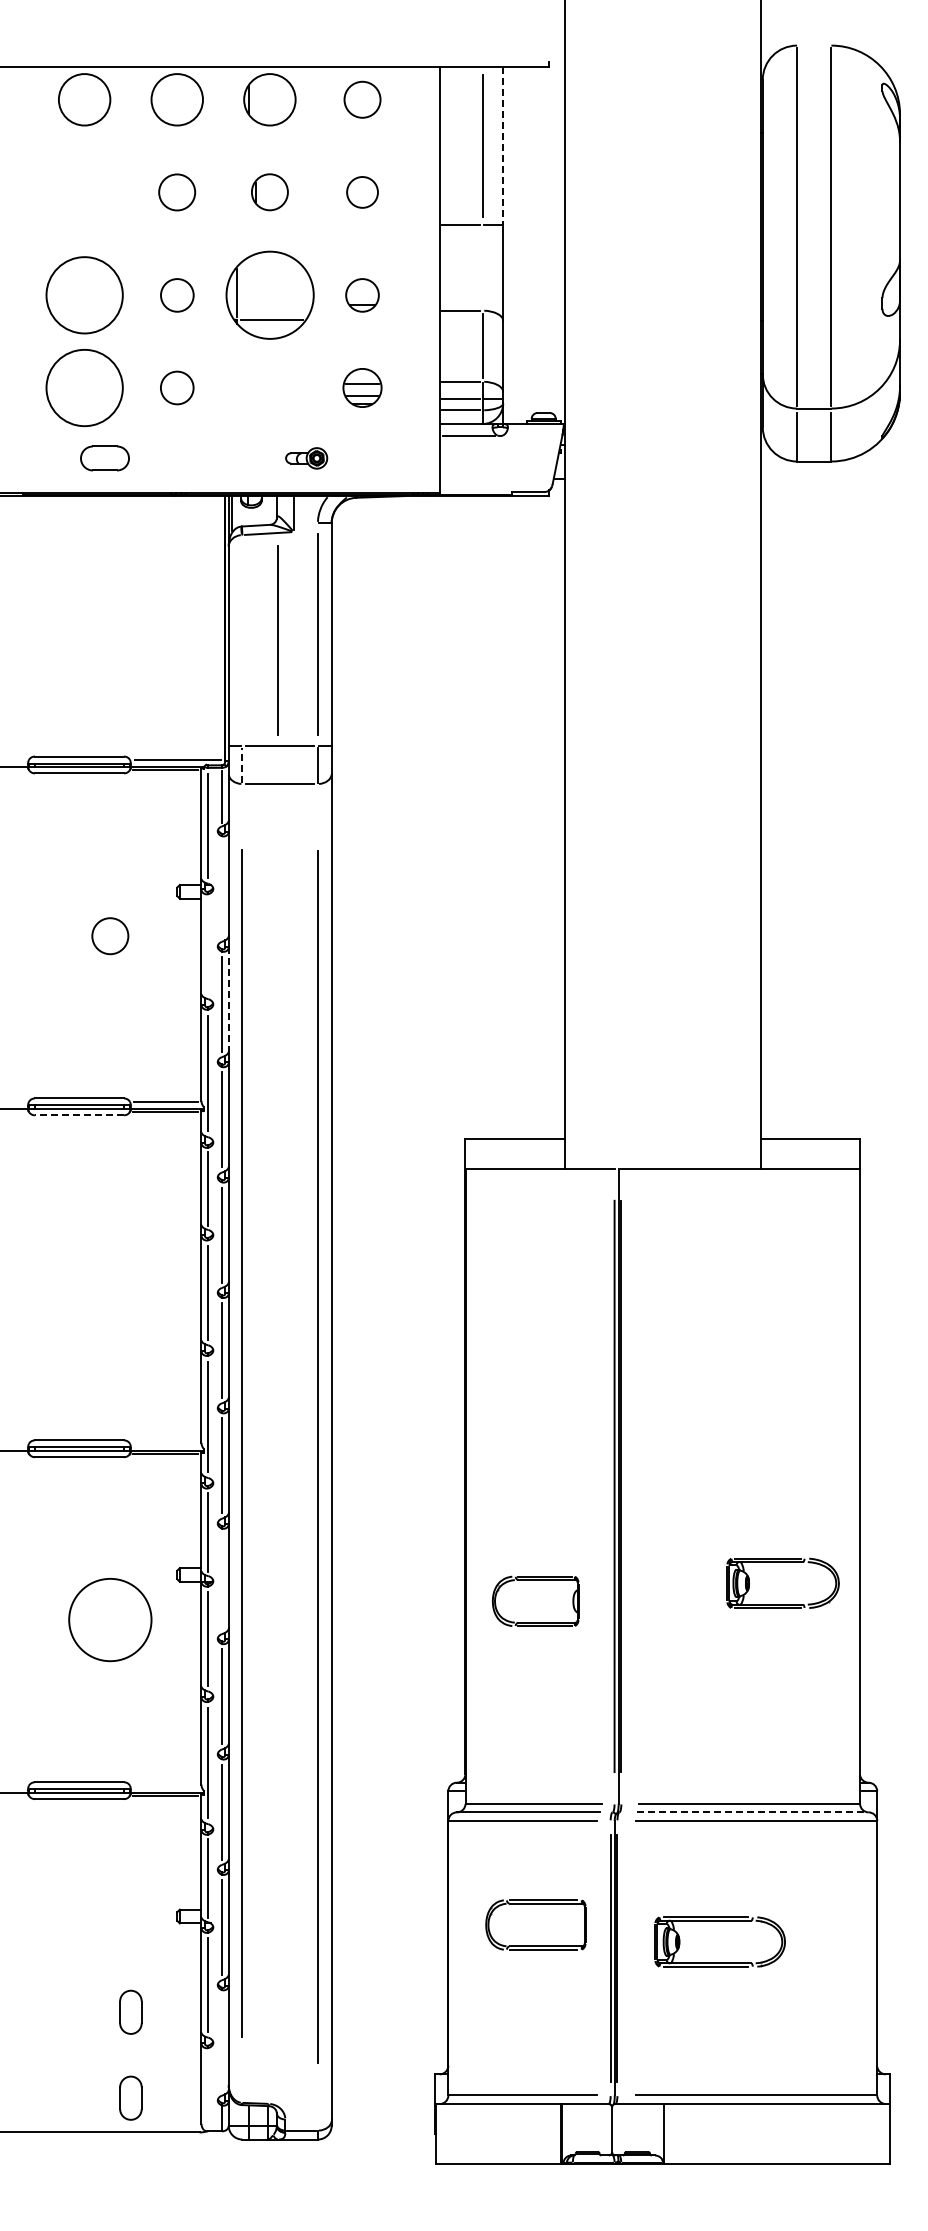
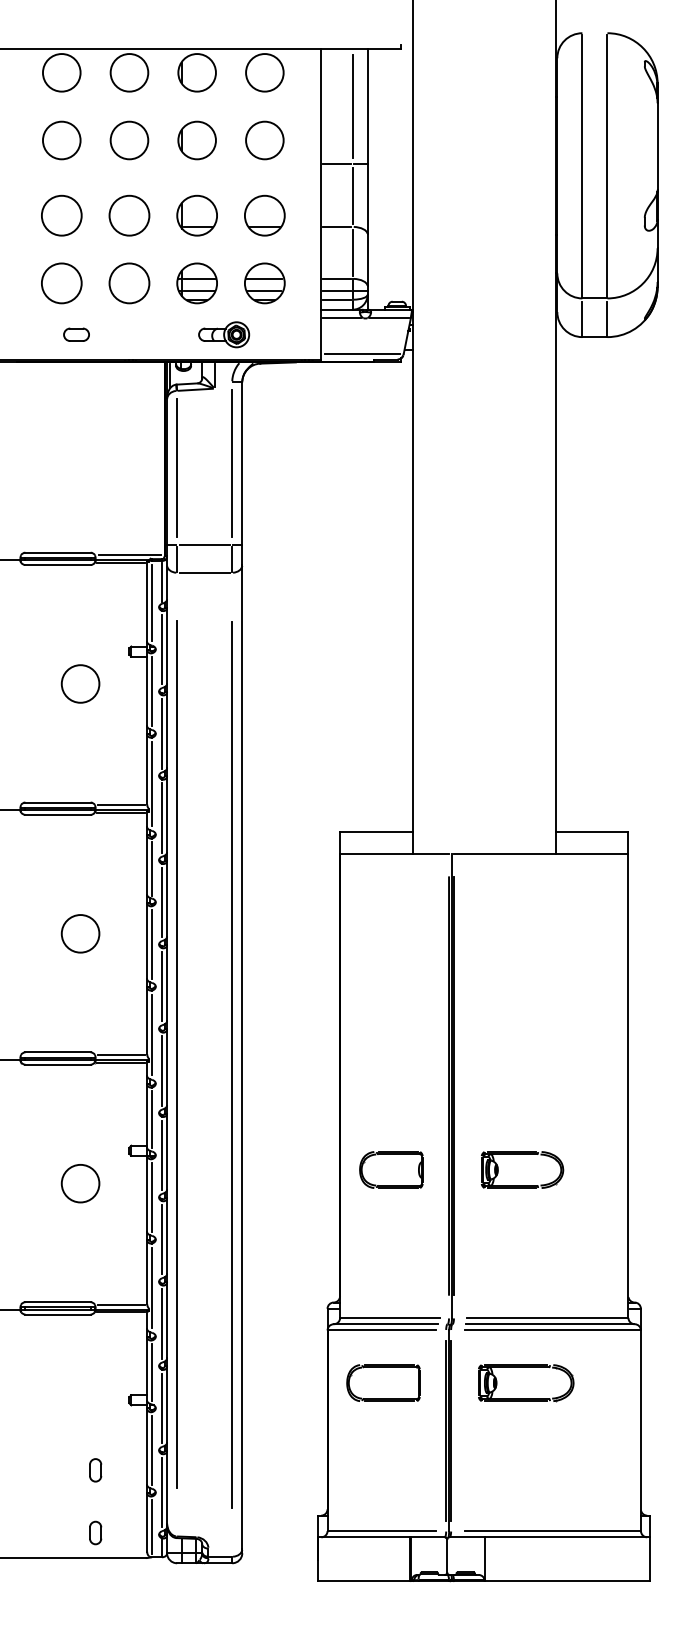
circle: (362, 99) -> (264, 72), size x1.43
line: (503, 146) -> (367, 106), dashed -> solid
part: (269, 191) -> (196, 139), size x1.43
circle: (84, 192) -> (61, 140), added
circle: (176, 192) -> (128, 140), size x1.43
circle: (362, 192) -> (264, 140), size x1.67
line: (482, 267) -> (352, 195), added
circle: (84, 295) -> (61, 215), size x0.71
circle: (177, 295) -> (129, 215), size x1.67
part: (269, 295) -> (196, 215), size x0.62
part: (362, 295) -> (264, 215), size x1.67
circle: (84, 387) -> (61, 283), size x0.71
circle: (177, 387) -> (129, 283), size x1.67
part: (269, 387) -> (196, 283), added
part: (362, 387) -> (264, 283), size x1.43
line: (532, 435) -> (389, 318), added
part: (104, 457) -> (76, 334), size x0.71
part: (306, 458) -> (223, 334), size x1.67
line: (496, 484) -> (362, 353), added
line: (277, 640) -> (176, 467), moved
line: (242, 764) -> (177, 558), dashed -> solid
line: (221, 888) -> (161, 649), added
circle: (110, 935) -> (80, 683), size x1.43
line: (208, 946) -> (152, 691), added
line: (228, 999) -> (166, 730), dashed -> solid
line: (79, 1115) -> (58, 815), dashed -> solid
circle: (109, 1277) -> (79, 933), added
line: (165, 1443) -> (120, 1054), added
part: (782, 1562) -> (522, 1154), moved
line: (221, 1580) -> (161, 1154), added
circle: (110, 1619) -> (80, 1183), size x0.62
line: (165, 1785) -> (120, 1304), added
line: (753, 1812) -> (550, 1324), dashed -> solid
part: (719, 1921) -> (525, 1368), moved
part: (535, 1924) -> (383, 1382), moved
part: (130, 2012) -> (95, 1470), size x0.71
line: (221, 2042) -> (161, 1492), added
line: (208, 2089) -> (152, 1526), added
part: (130, 2097) -> (95, 1532), size x0.71

